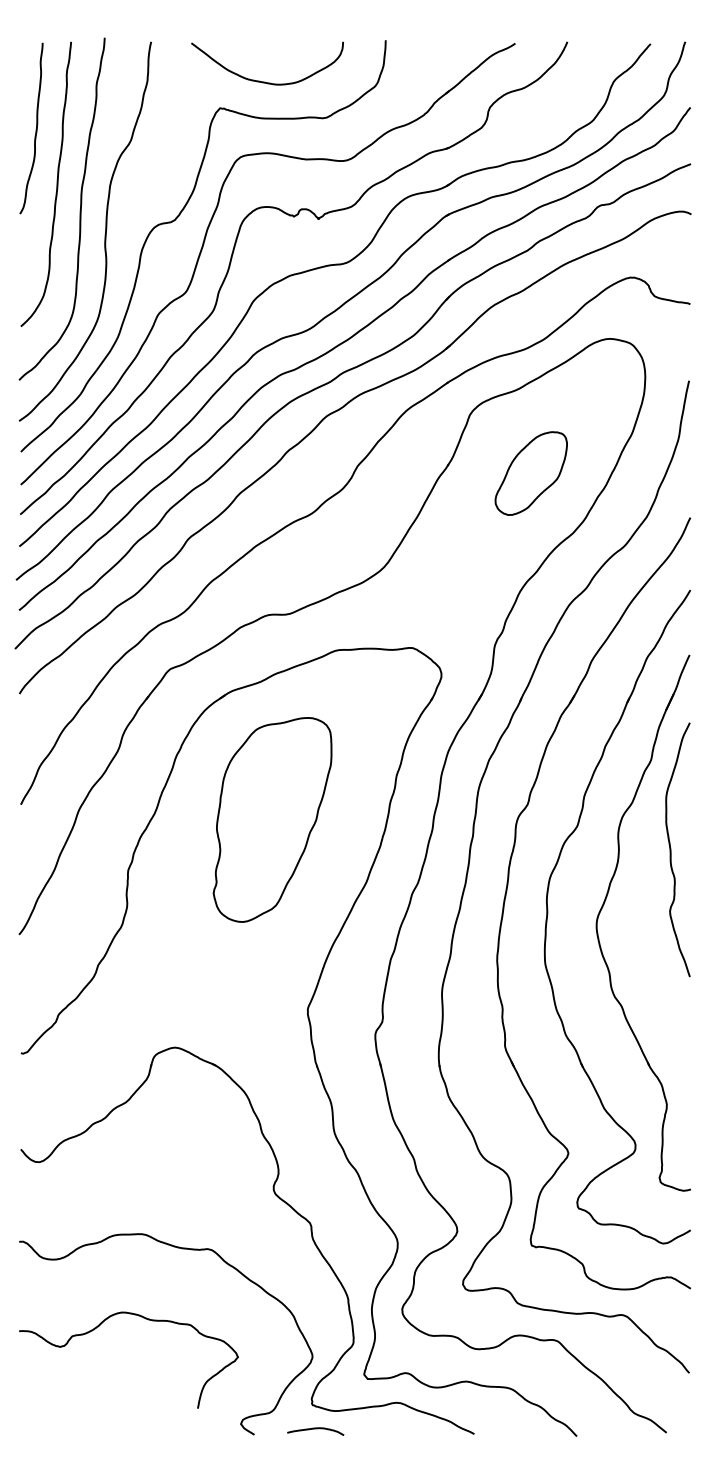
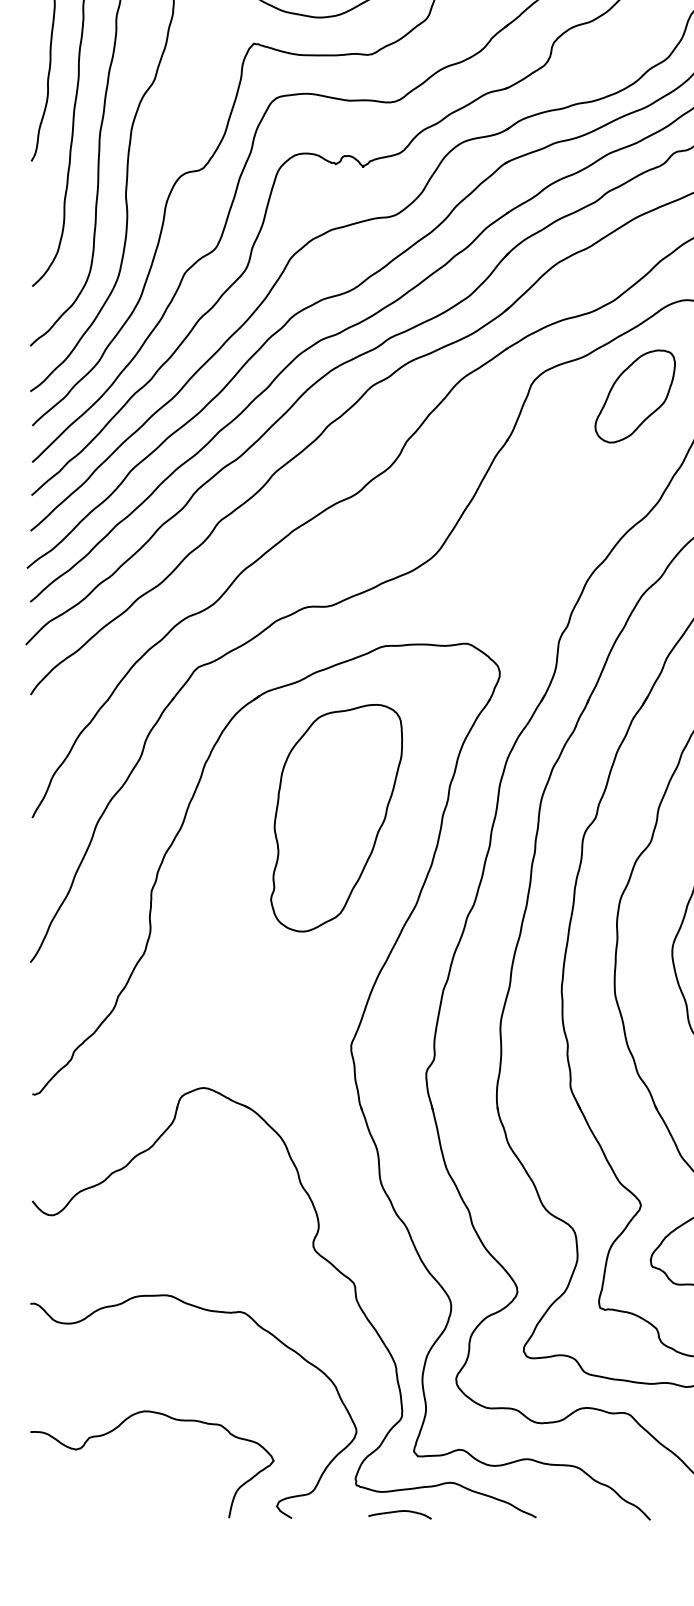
part: (530, 473) -> (634, 396), moved
part: (272, 819) -> (336, 817), moved
curve: (145, 1319) -> (170, 1419), moved
curve: (315, 1429) -> (399, 1512), moved

